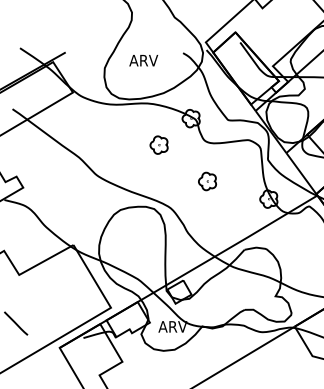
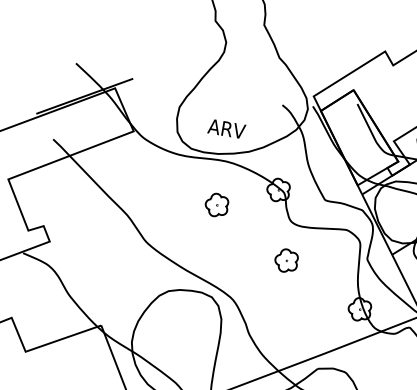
text: (143, 60) -> (226, 128), moved
part: (158, 144) -> (216, 204), moved
part: (207, 181) -> (286, 260), moved

